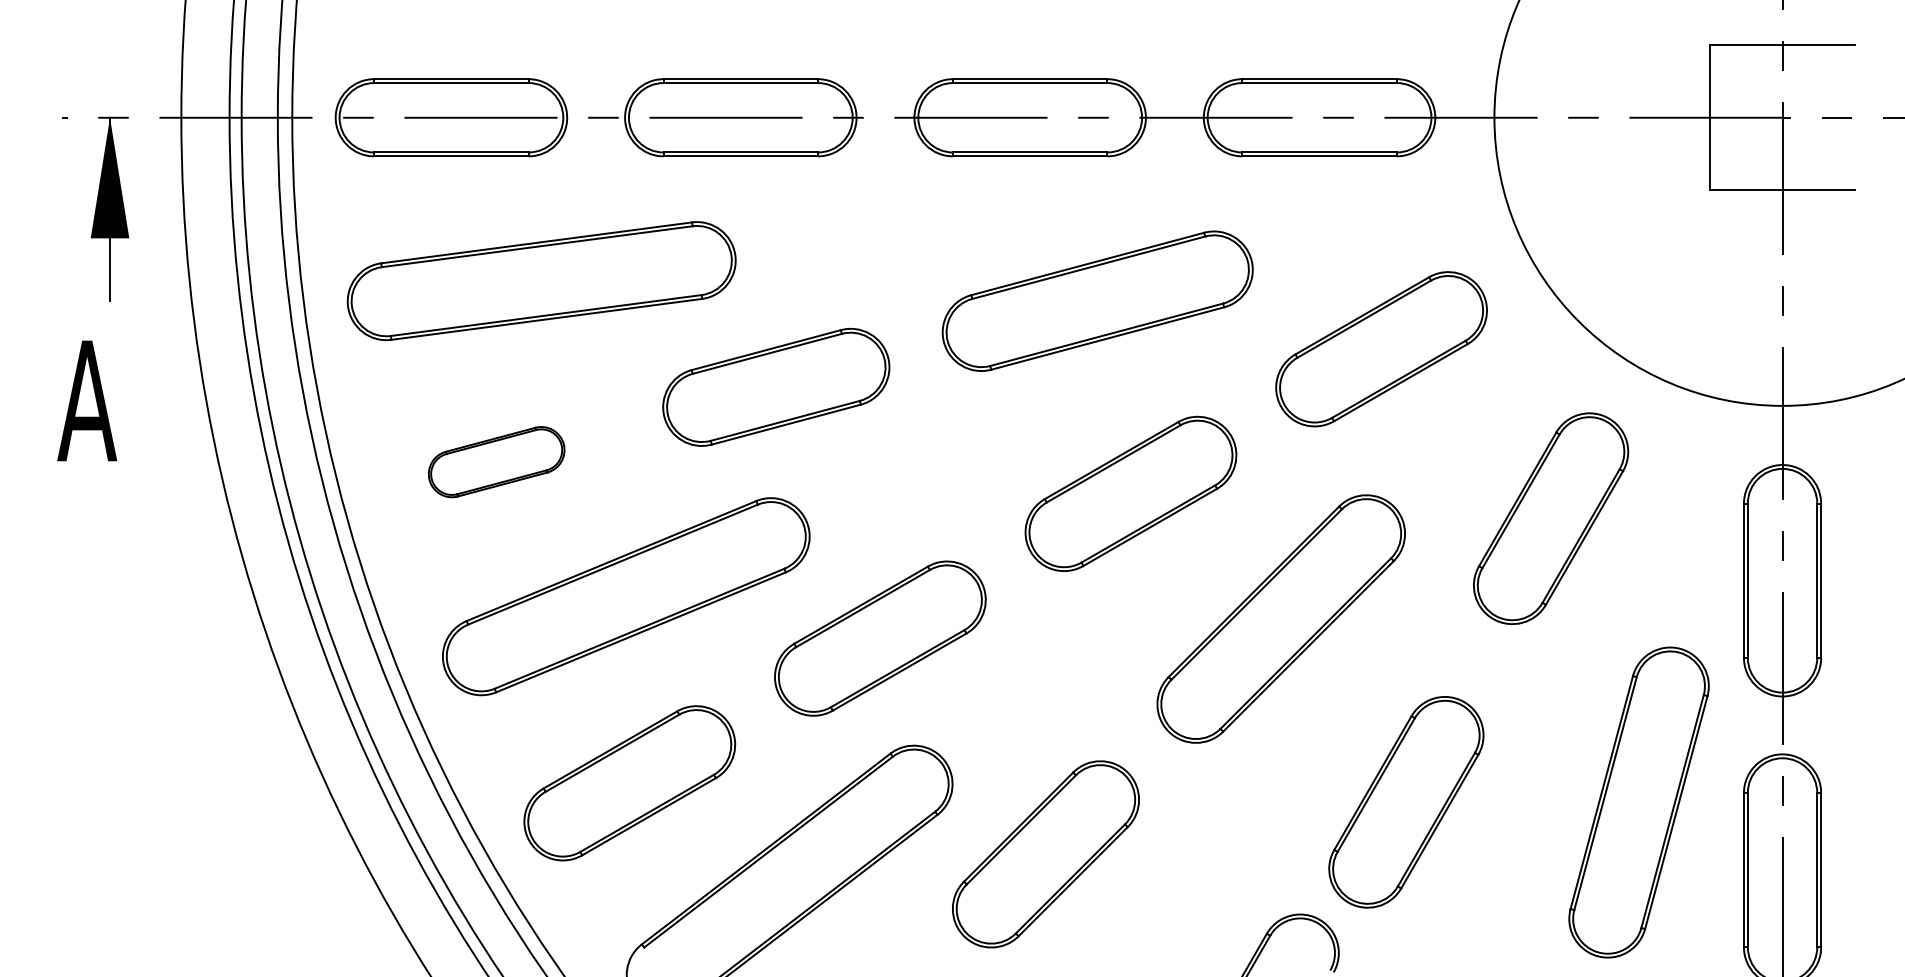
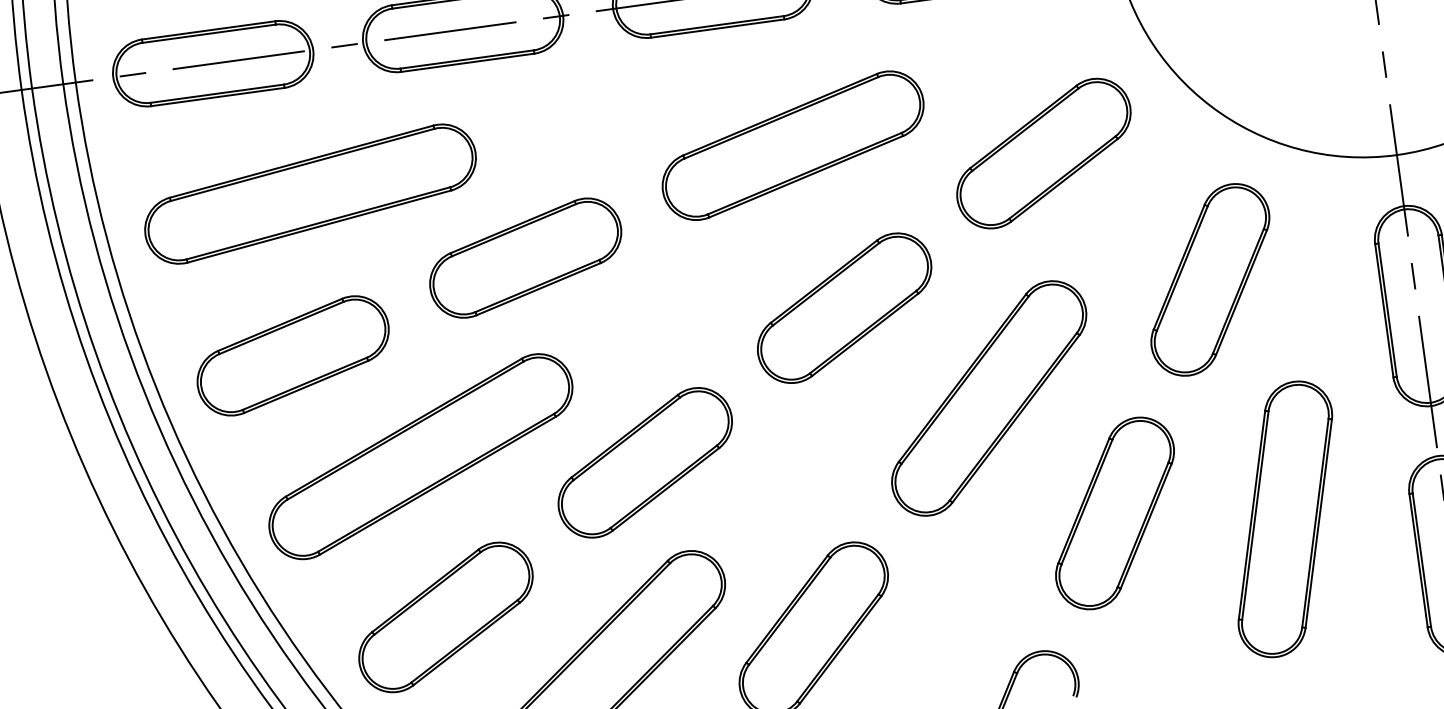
part: (496, 461) -> (292, 355), size x1.67
part: (1406, 802) -> (1115, 513), moved
part: (1638, 802) -> (1284, 519), moved

